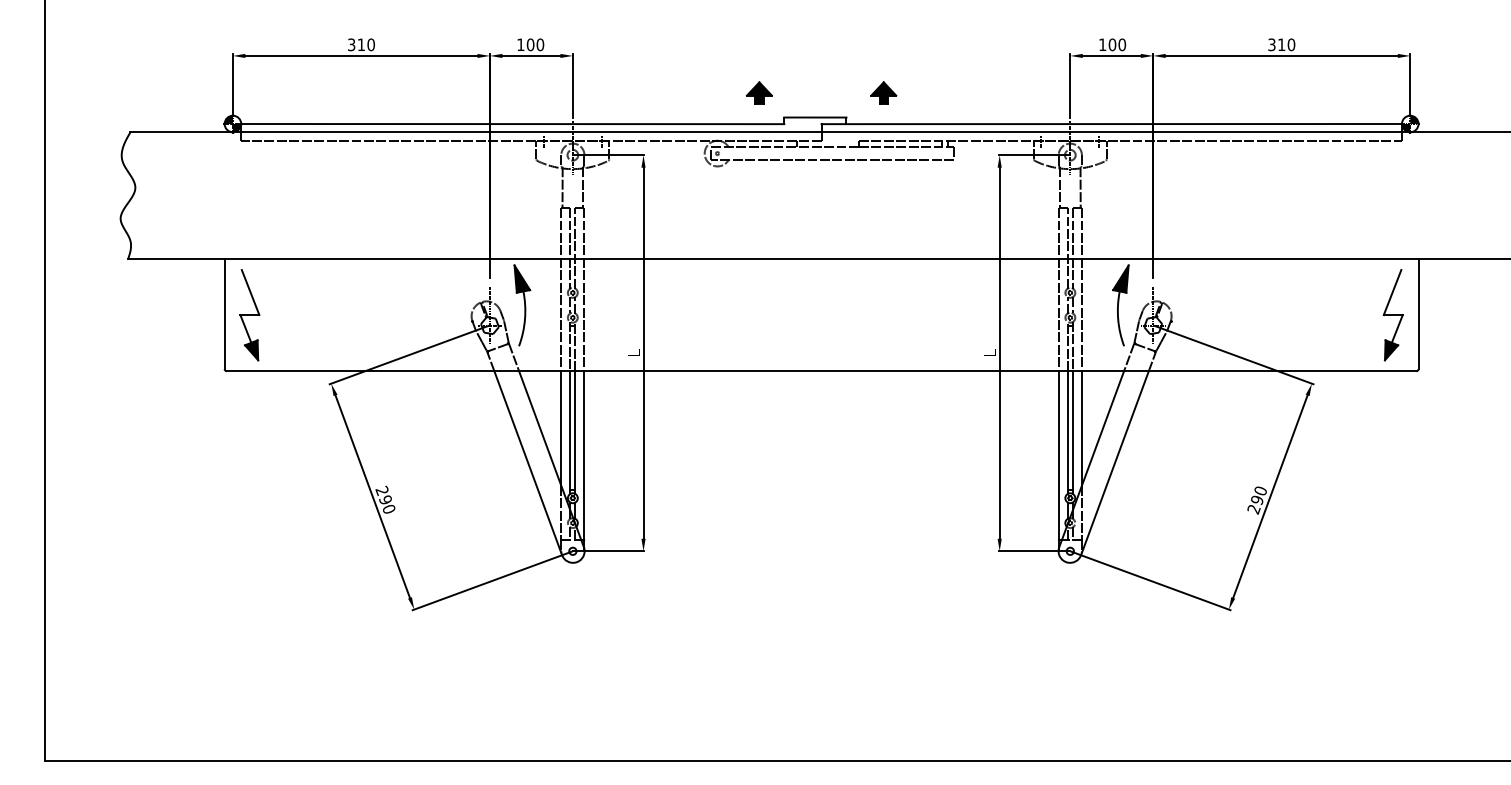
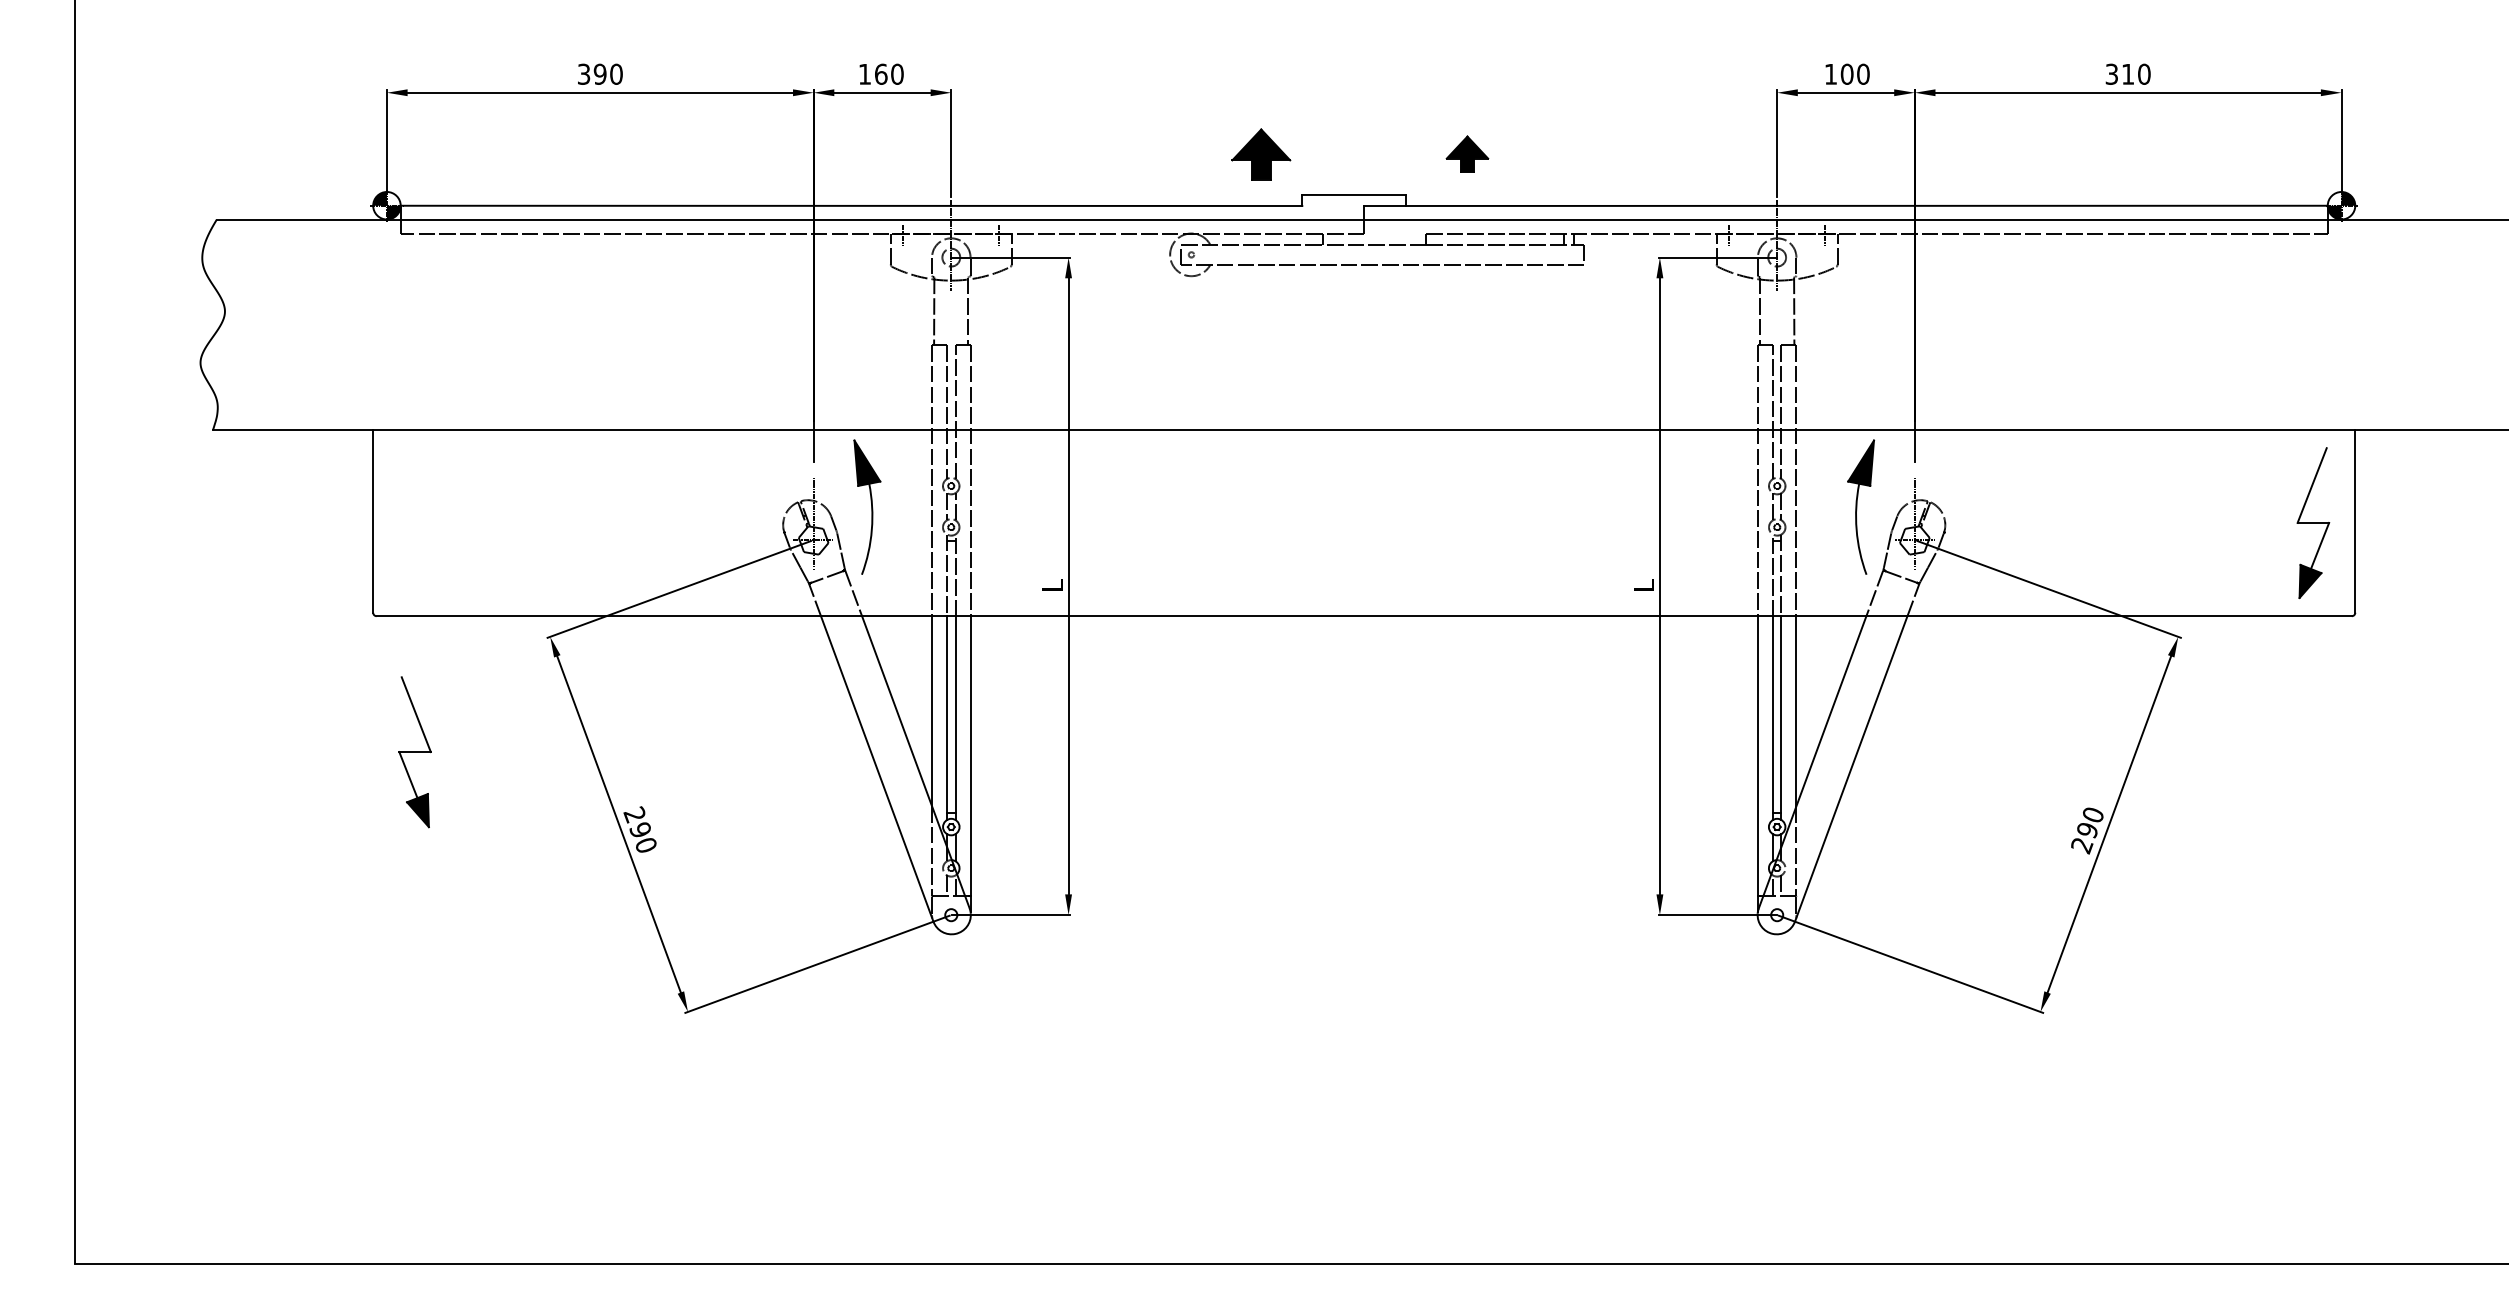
text: (361, 44) -> (600, 73), 310 -> 390
text: (530, 44) -> (880, 73), 100 -> 160
part: (758, 92) -> (1259, 153), size x1.4
part: (249, 315) -> (414, 752), moved

